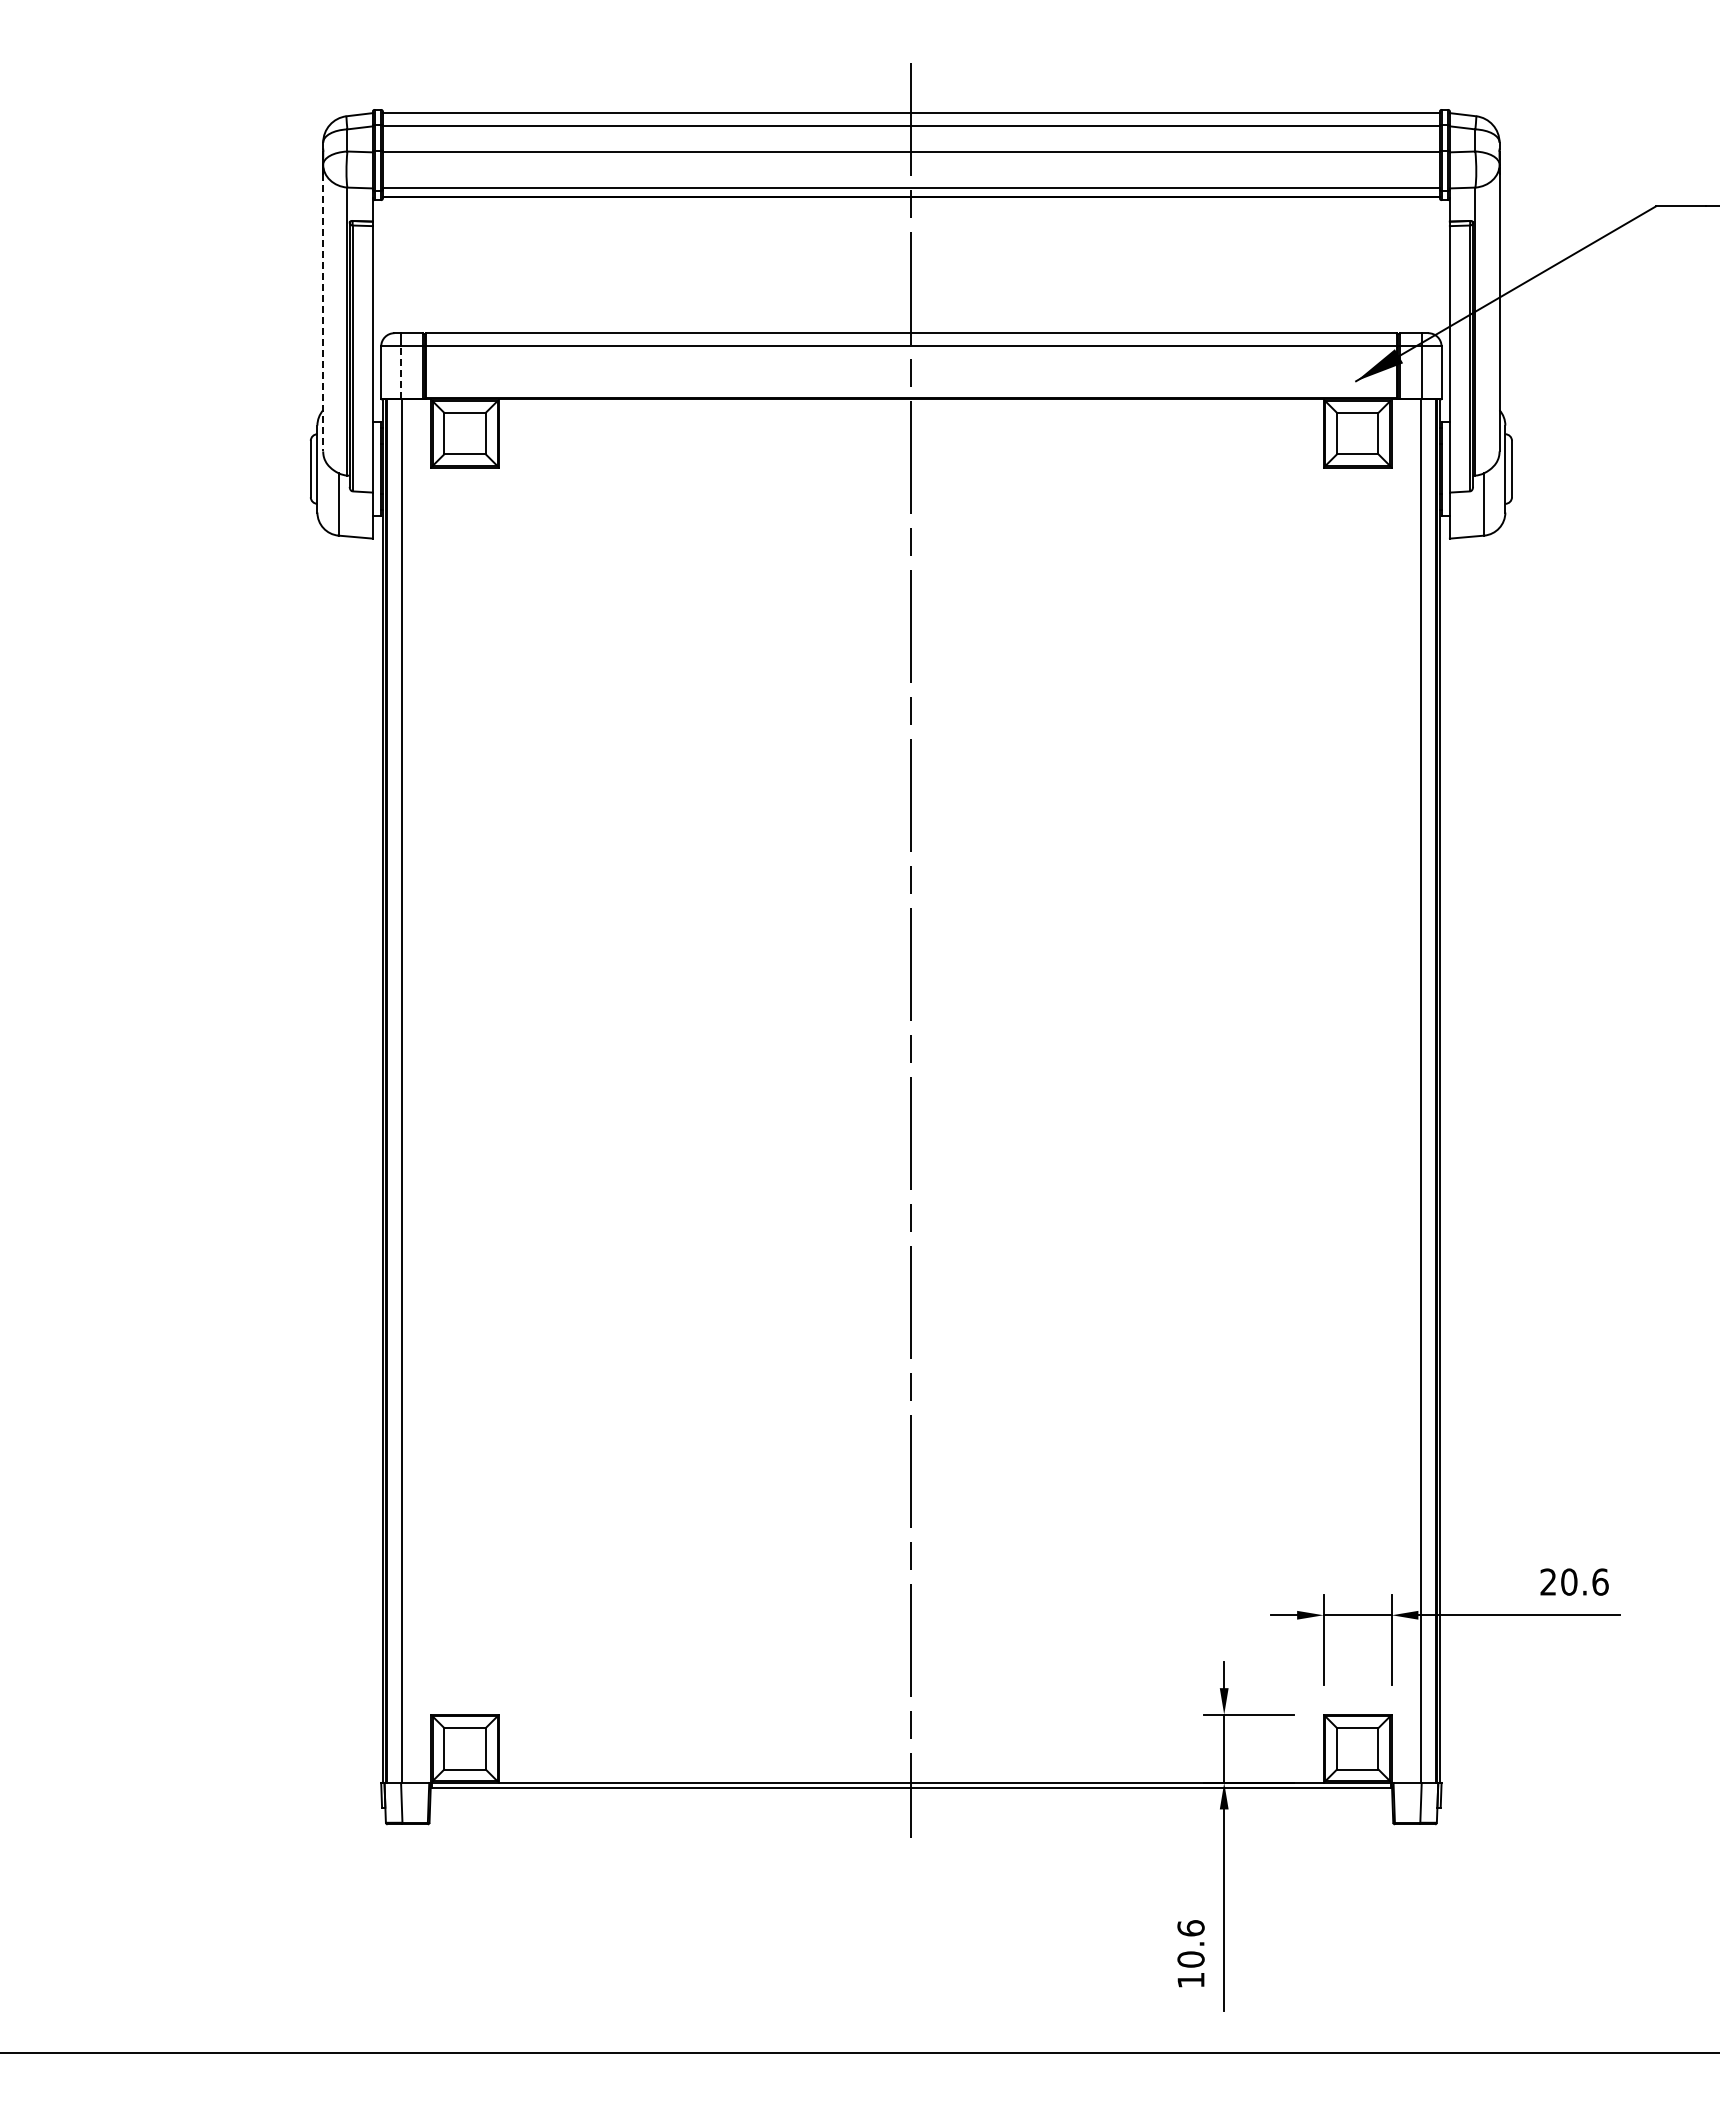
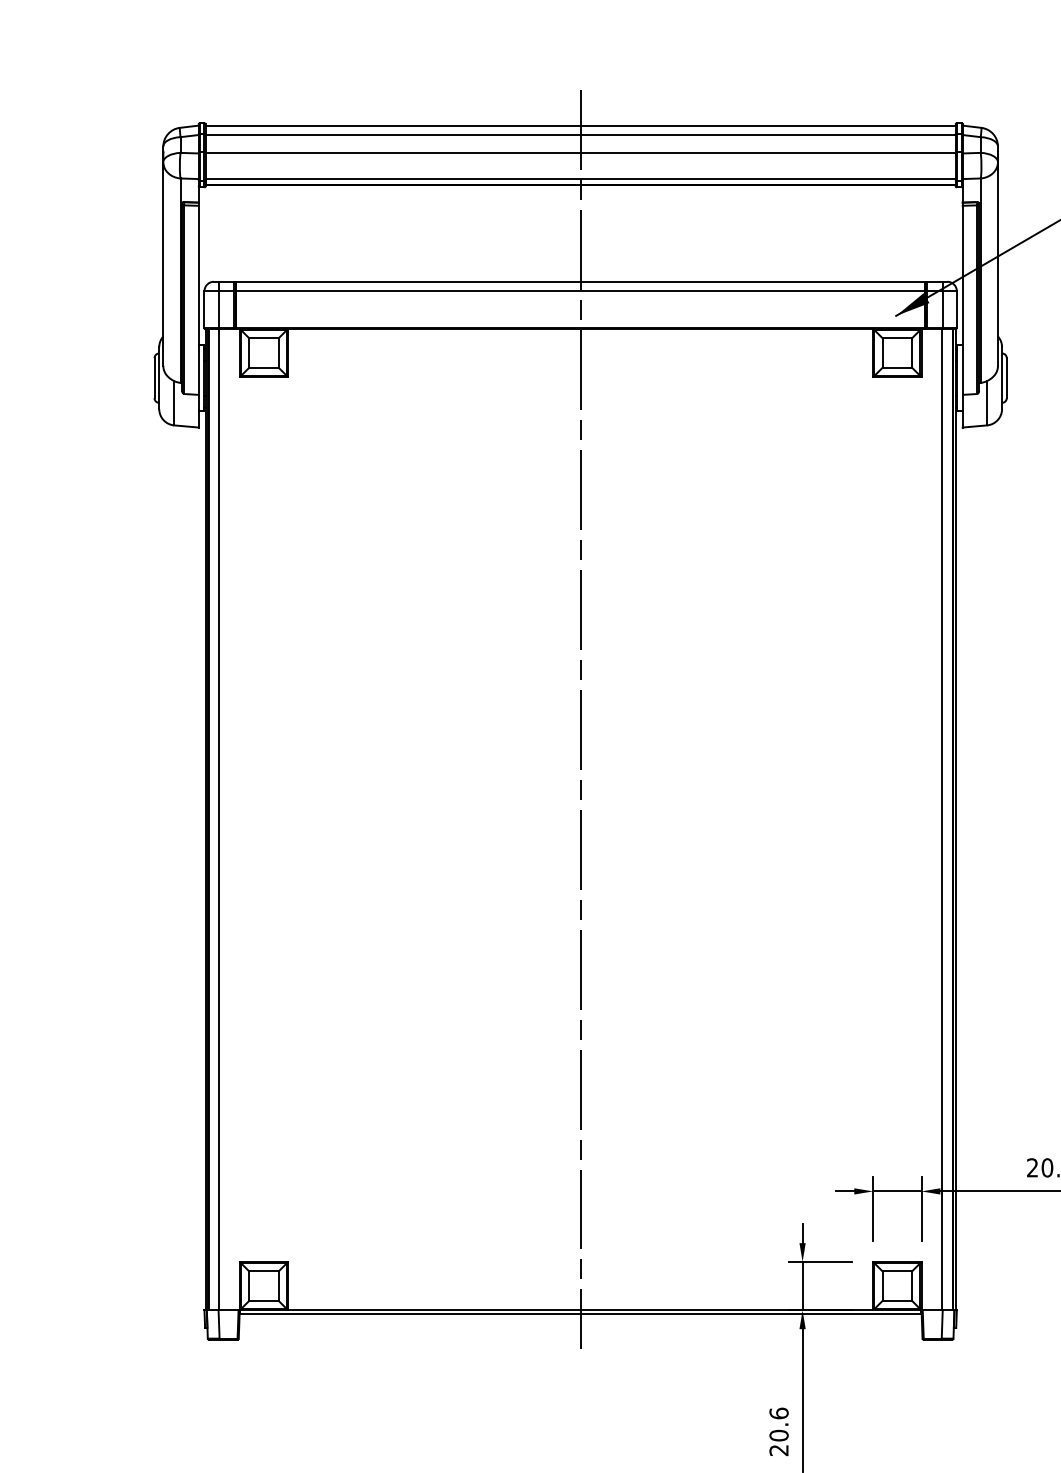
line: (323, 312) -> (163, 267), dashed -> solid
line: (401, 372) -> (218, 309), dashed -> solid
text: (1190, 1980) -> (778, 1450), 10.6 -> 20.6

